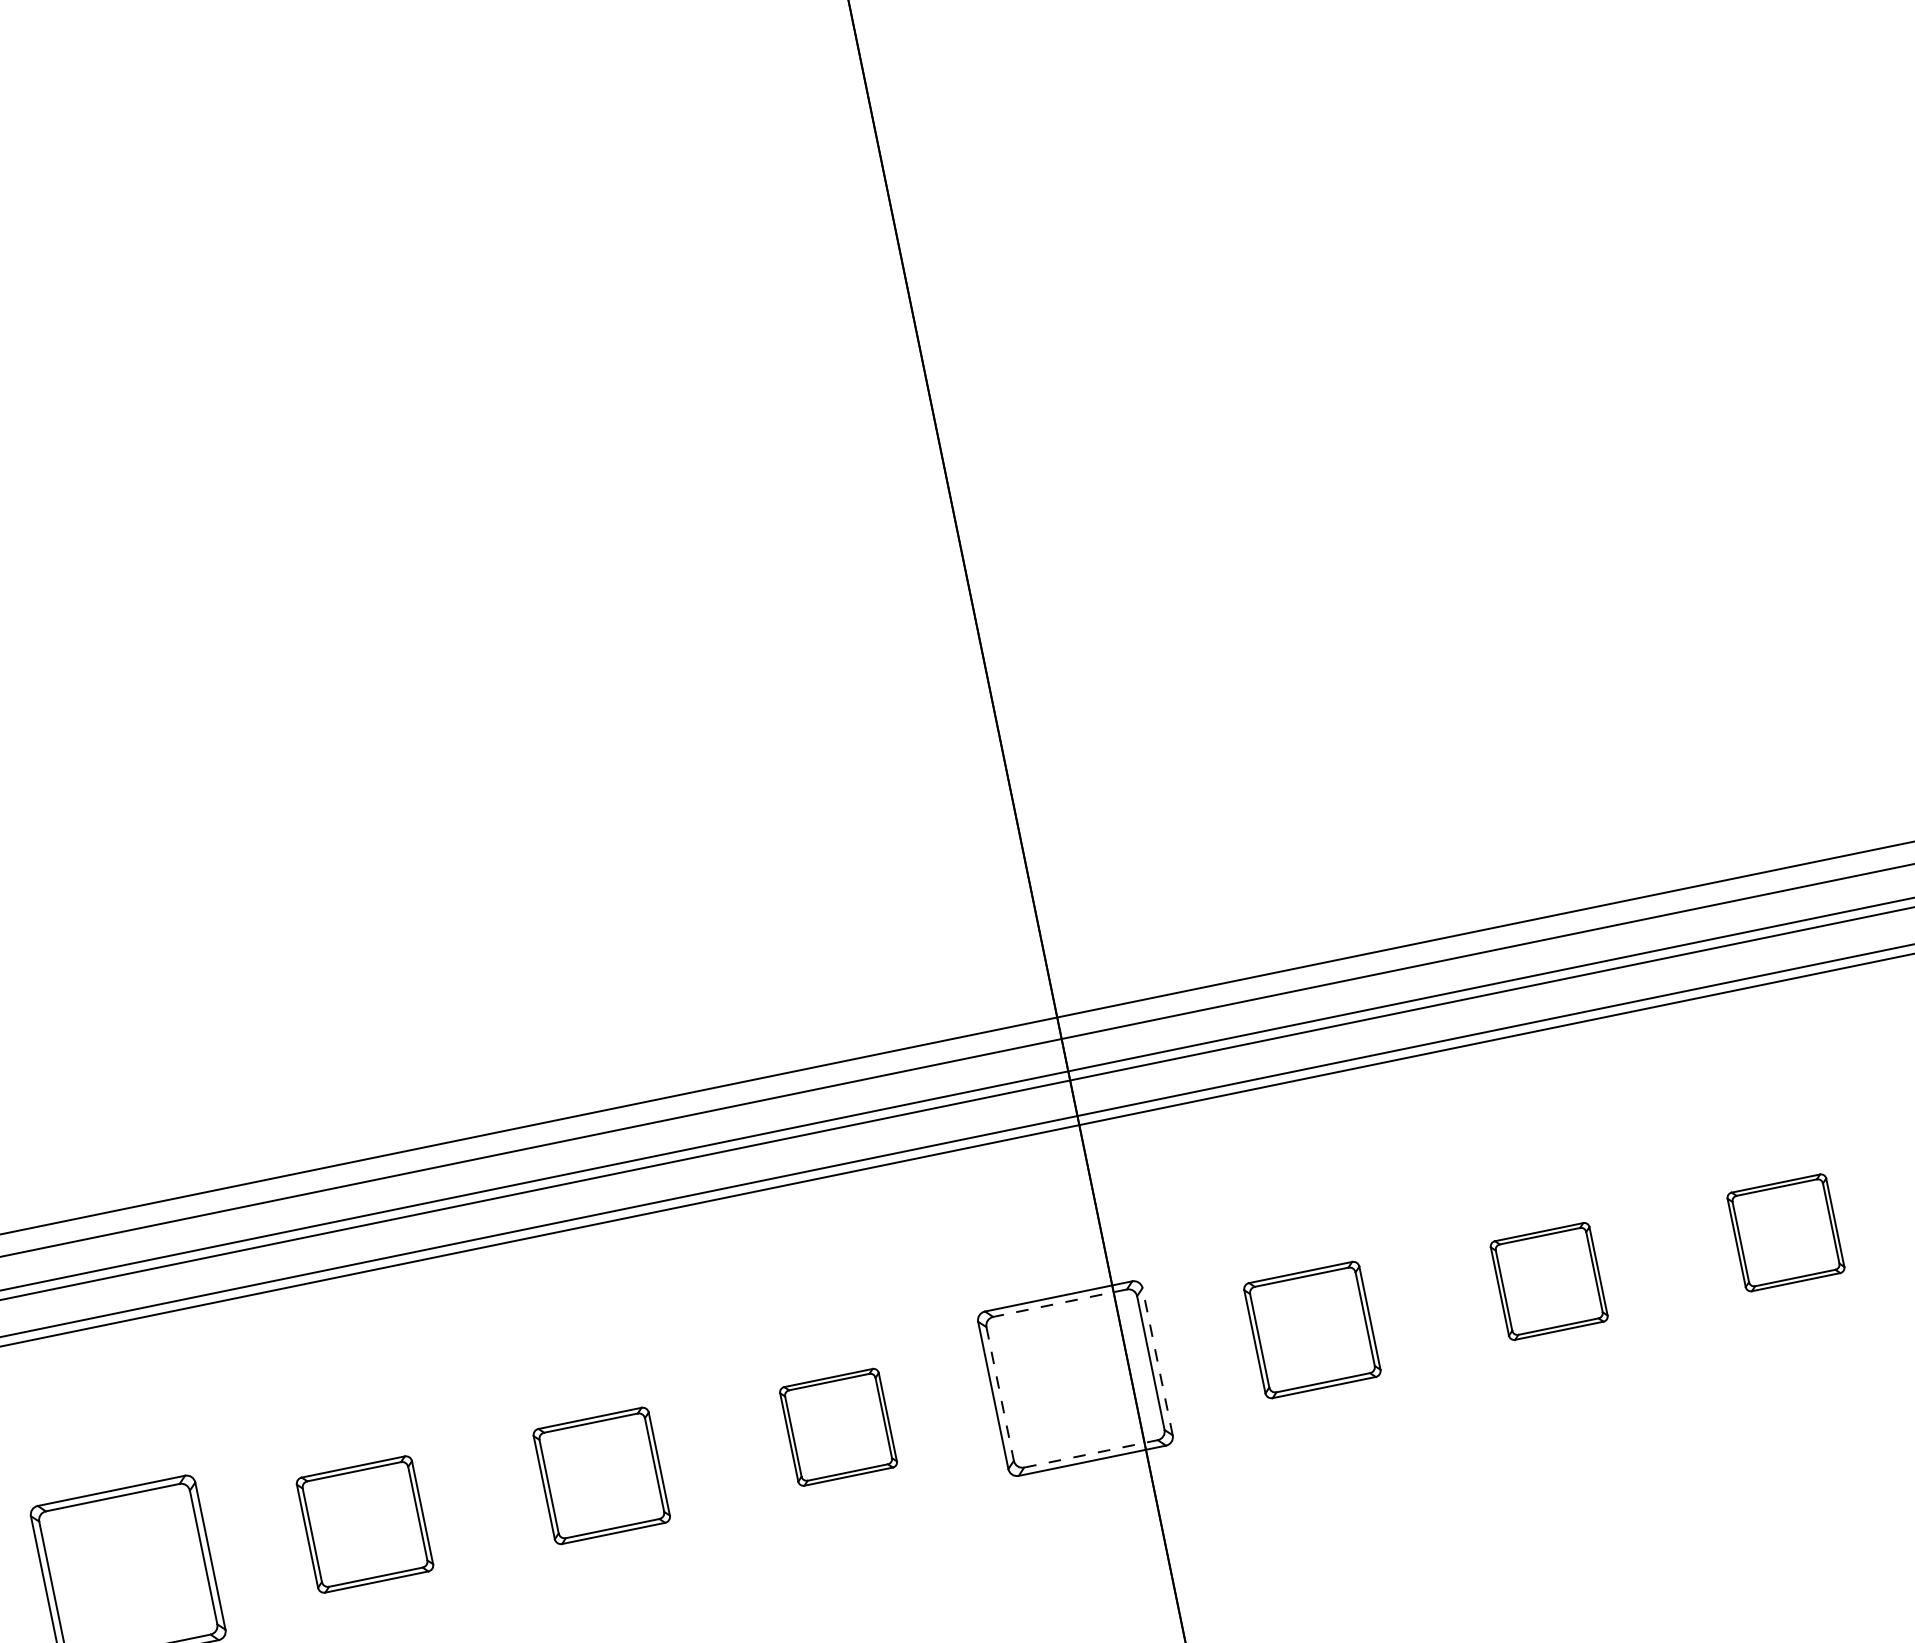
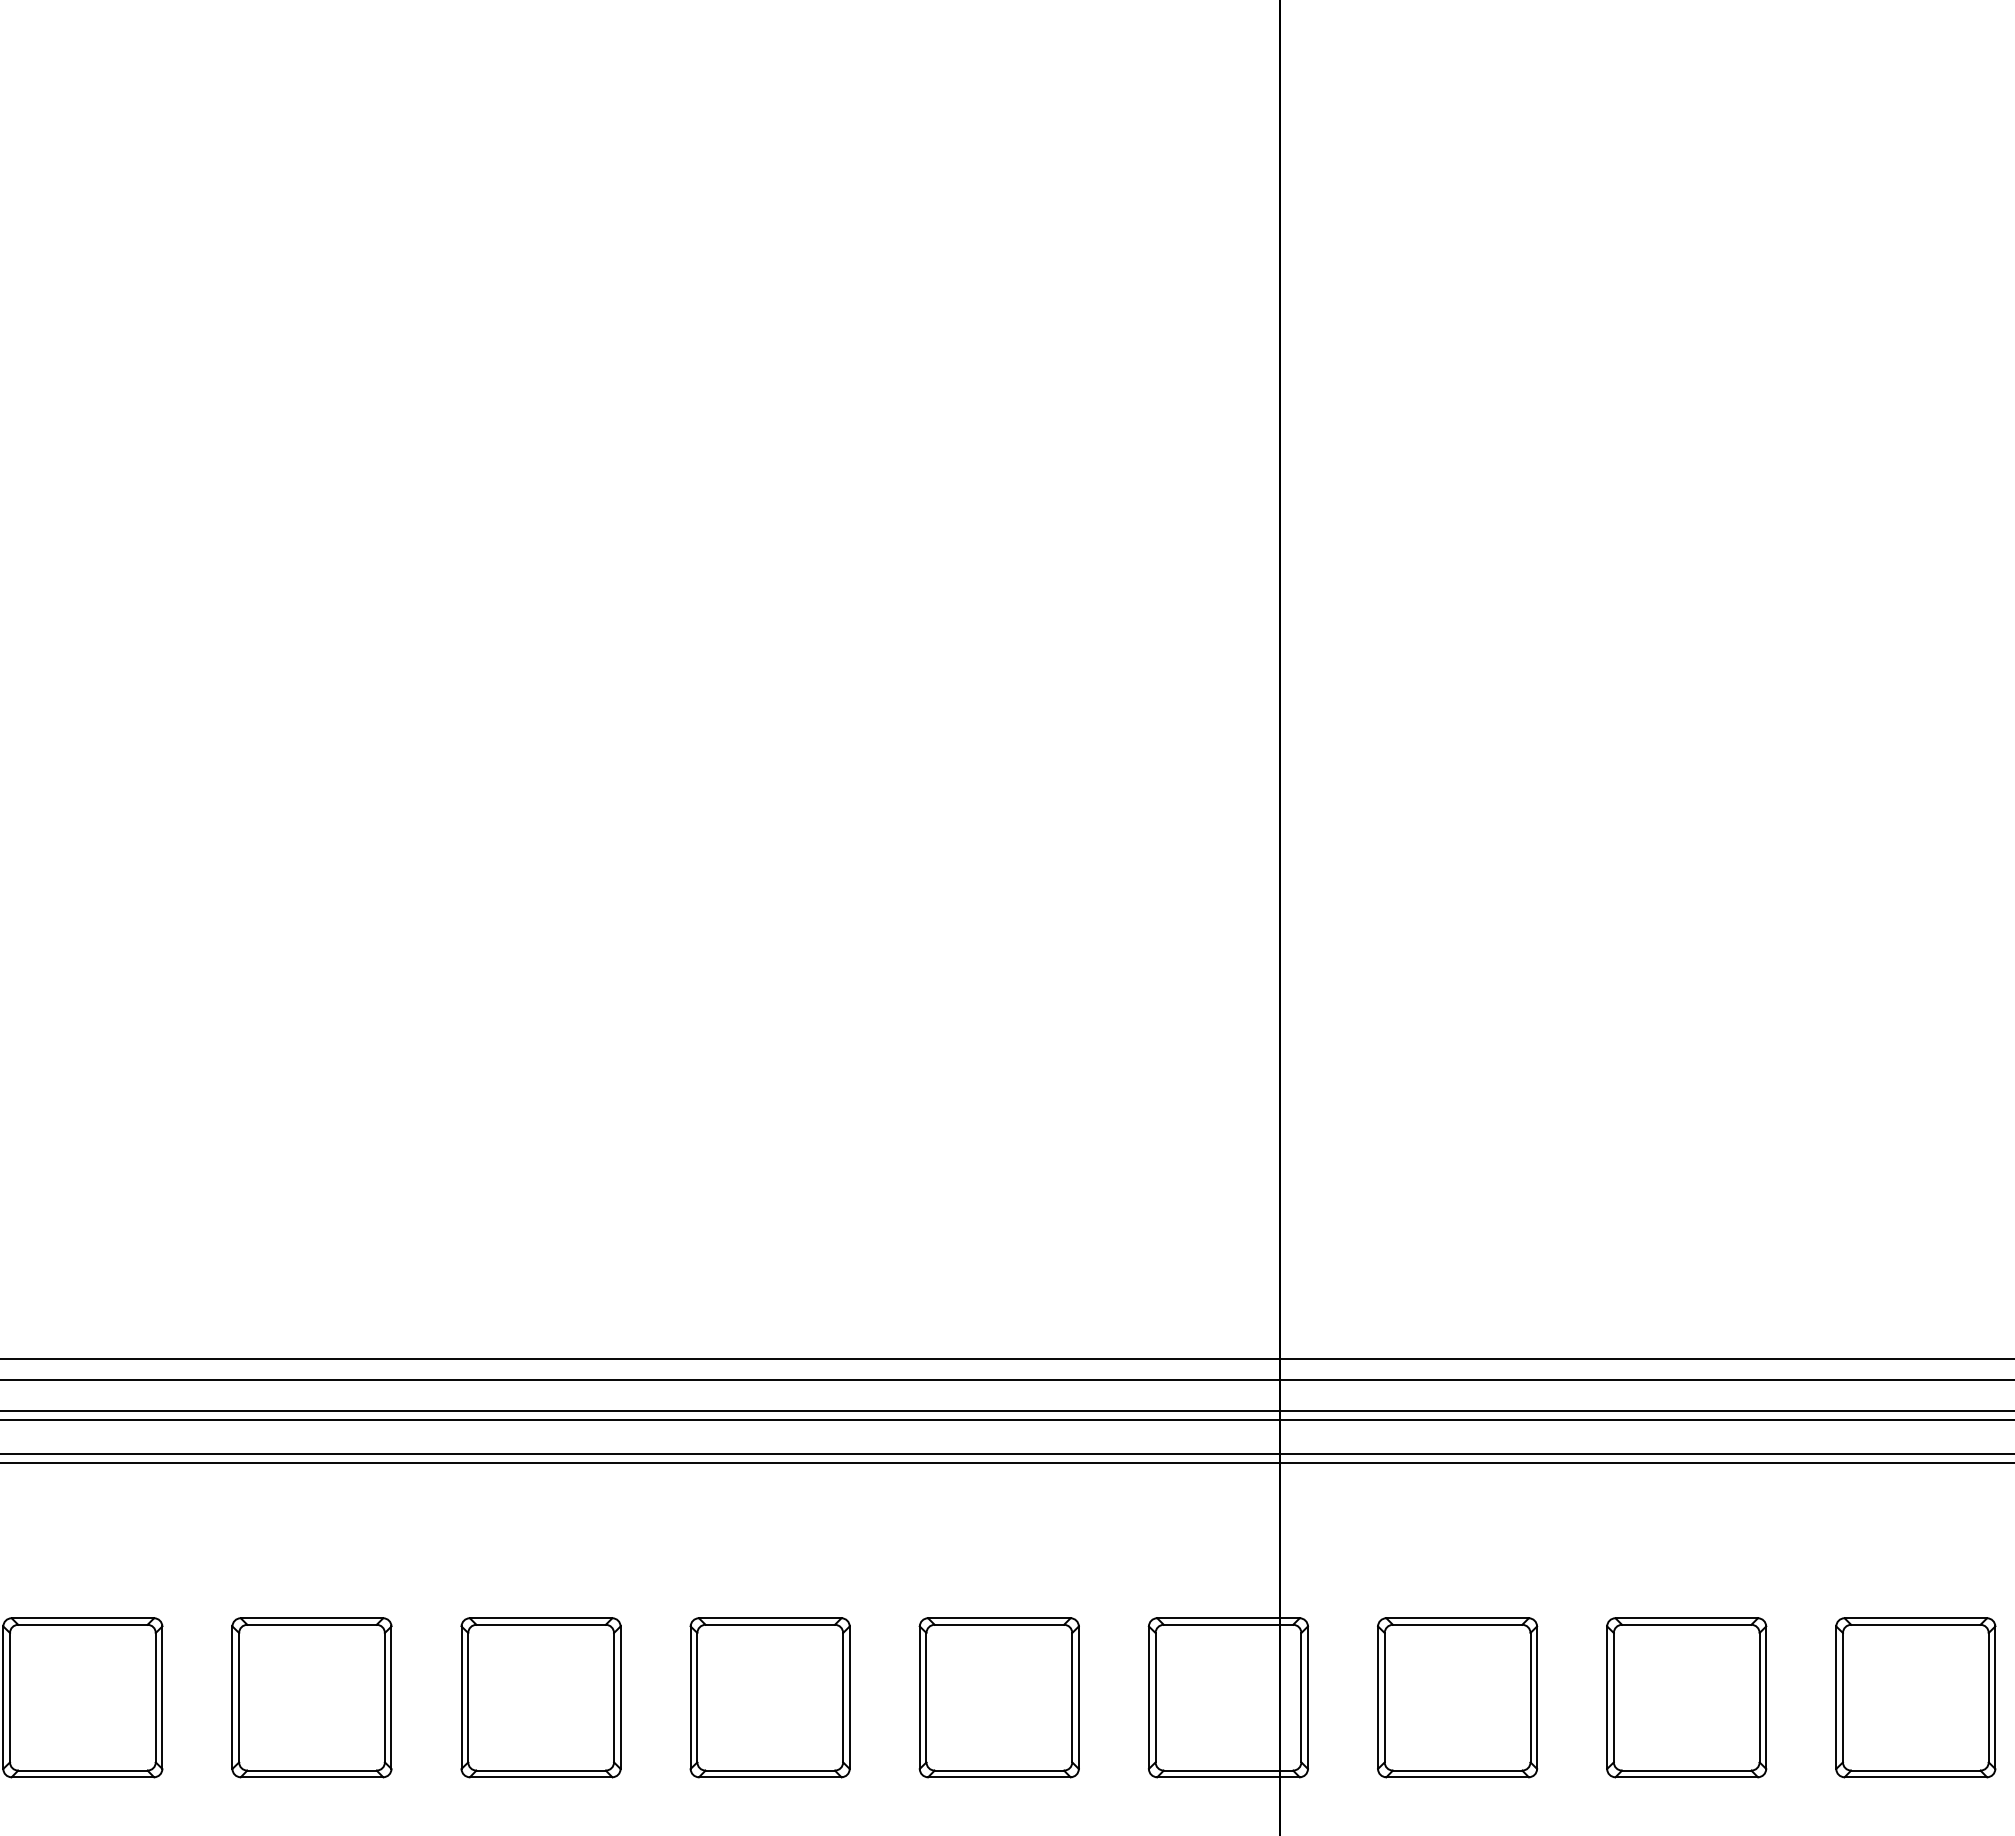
part: (1785, 1232) -> (1915, 1697), size x1.67
part: (1548, 1281) -> (1686, 1697), size x1.67
line: (1059, 1302) -> (1228, 1624), dashed -> solid
part: (1312, 1329) -> (1457, 1697), size x1.43
line: (1157, 1361) -> (1307, 1697), dashed -> solid
line: (1000, 1393) -> (1155, 1697), dashed -> solid
part: (837, 1427) -> (998, 1697), size x1.67
line: (1090, 1453) -> (1228, 1770), dashed -> solid
part: (601, 1475) -> (769, 1697), size x1.43
part: (364, 1524) -> (540, 1697), size x1.43

